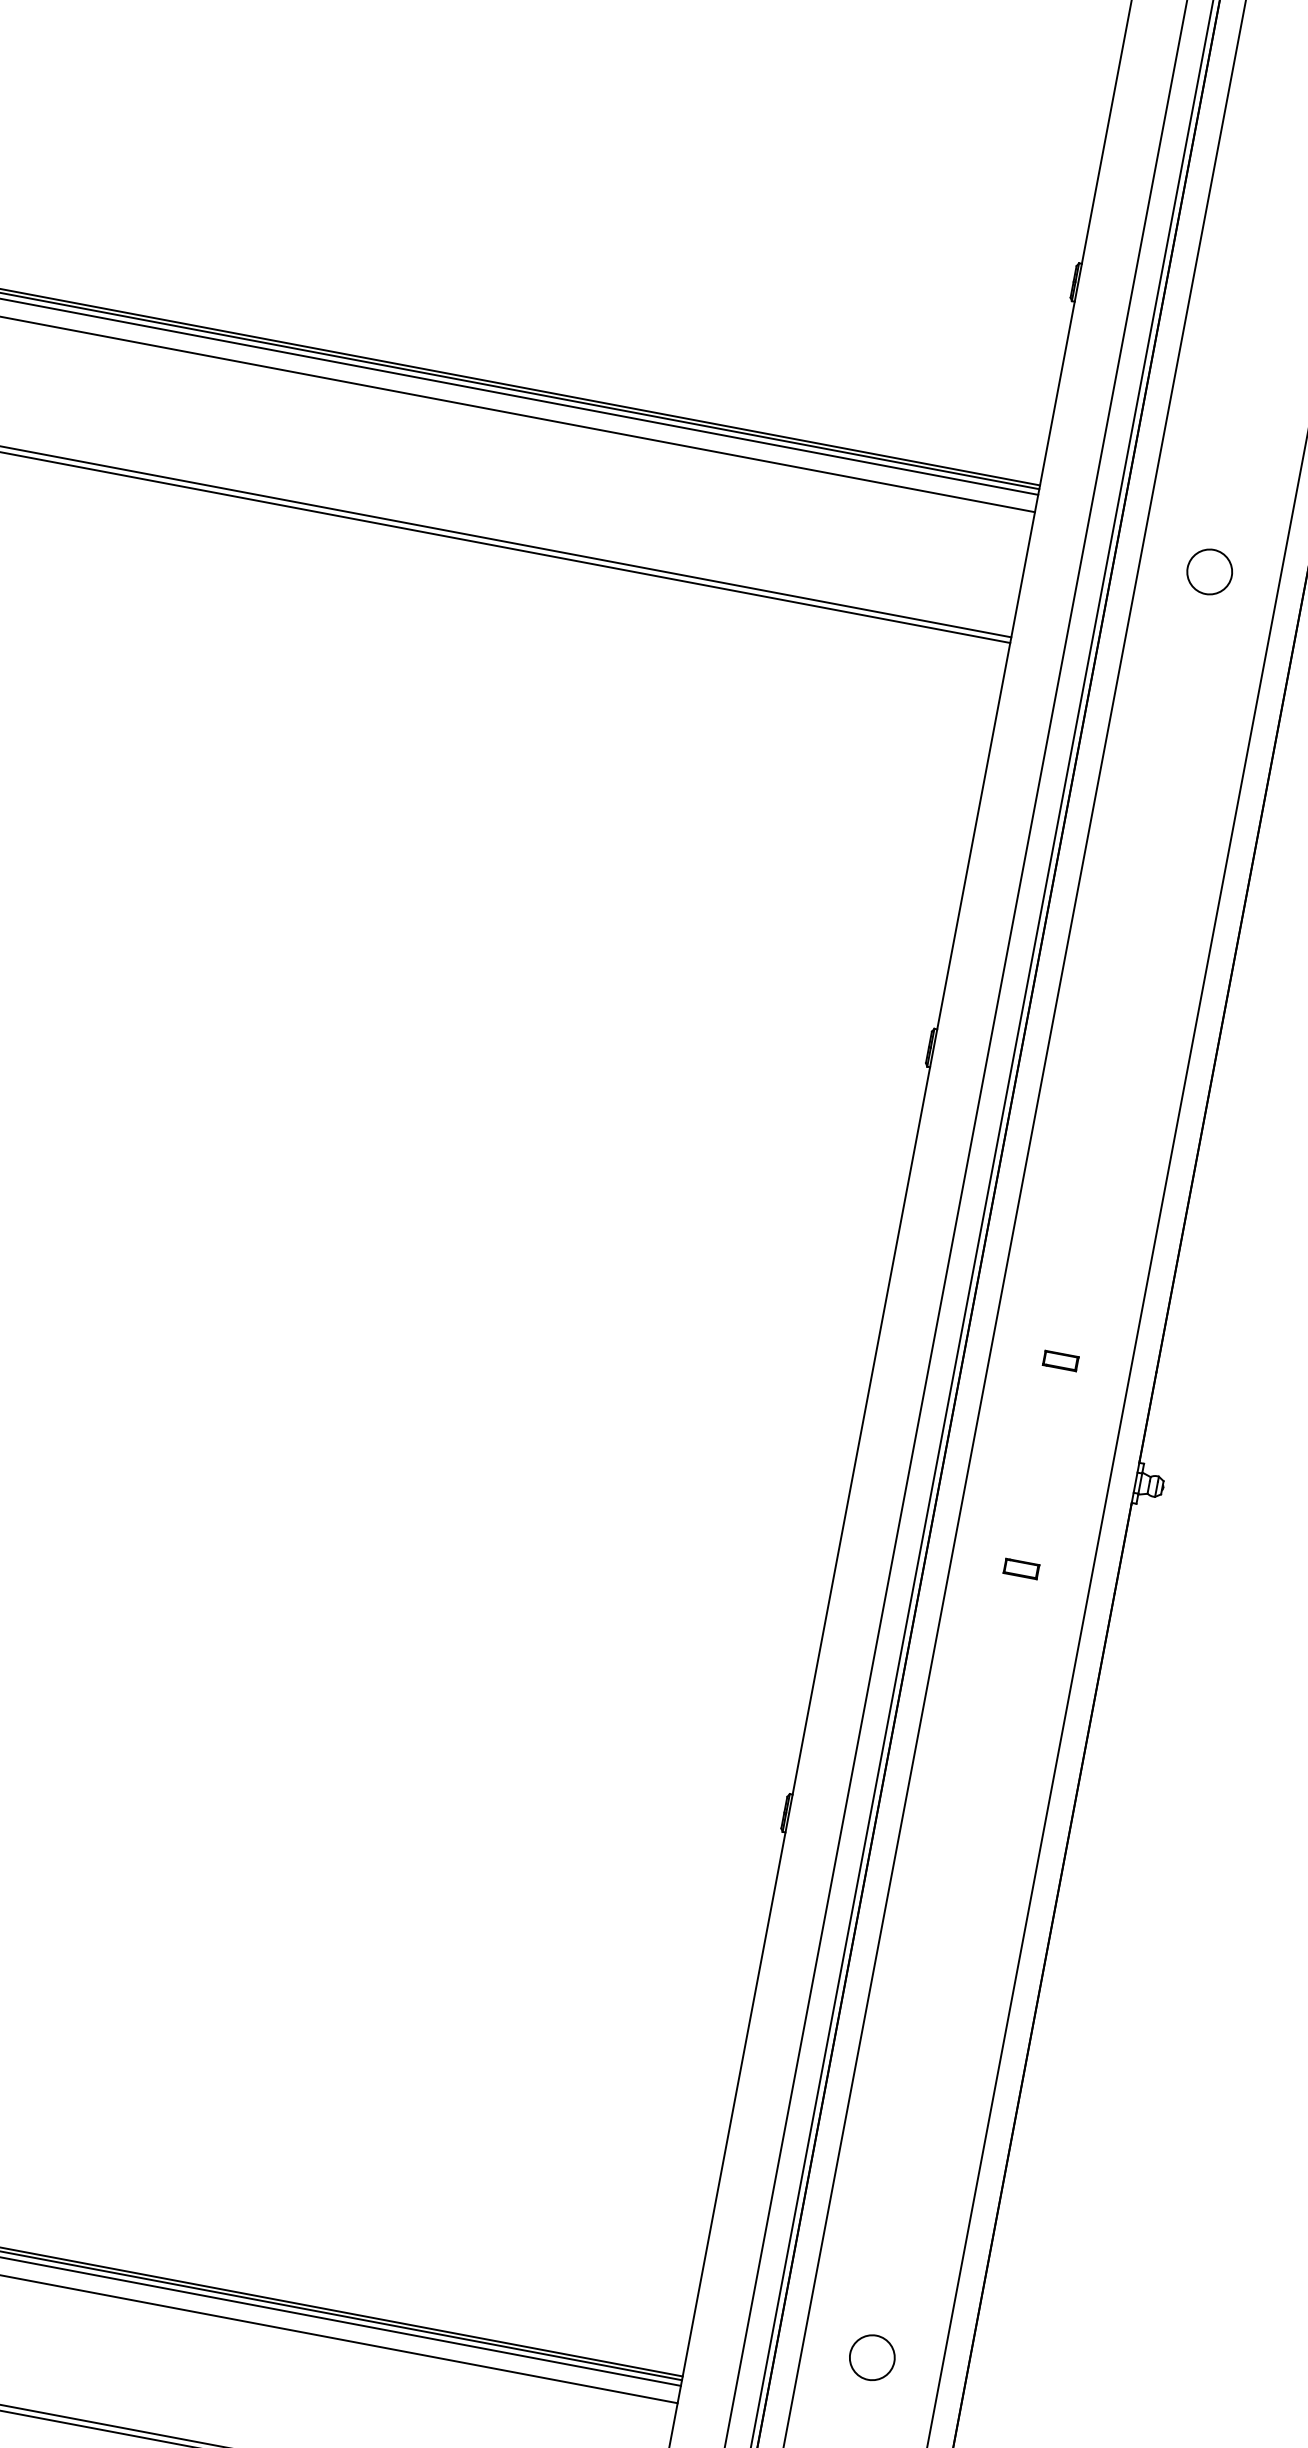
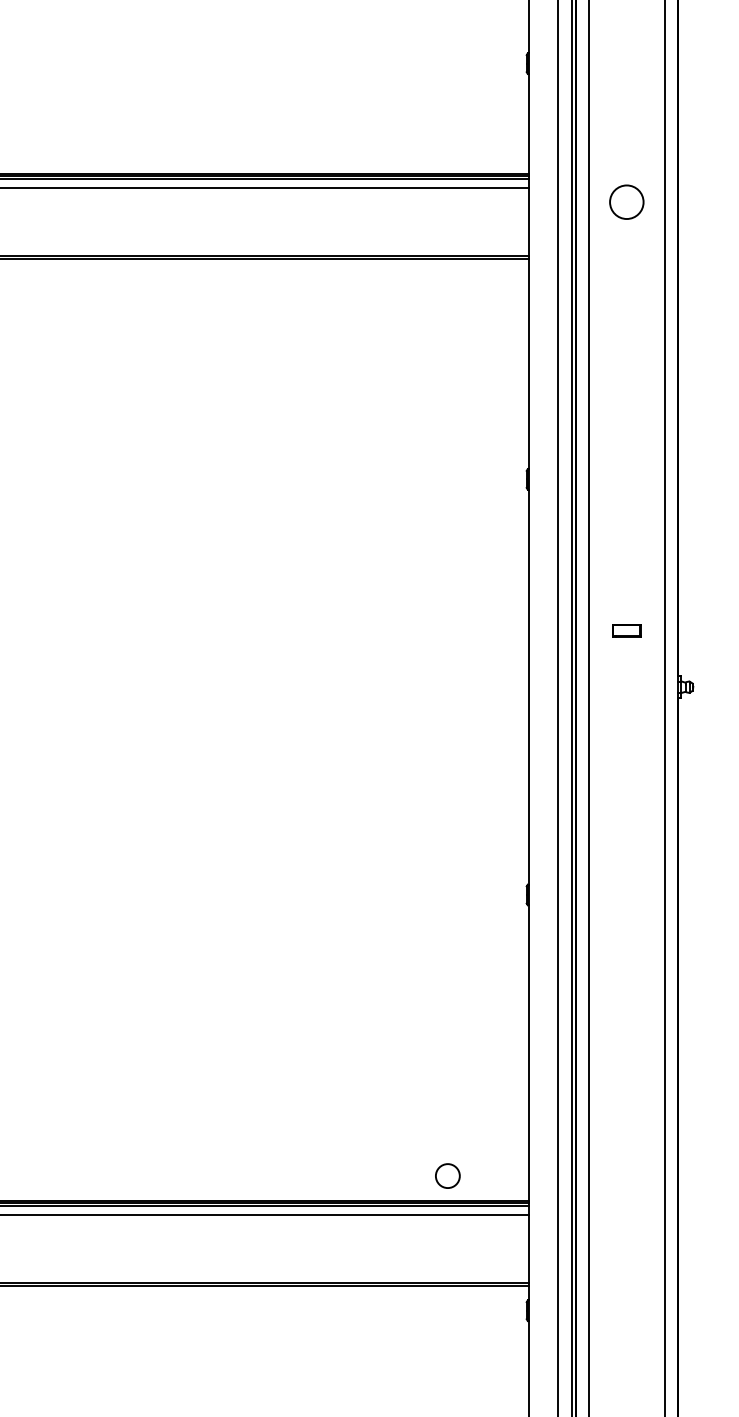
circle: (1208, 572) -> (626, 202), size x1.4
part: (1060, 1360) -> (626, 630), size x1.6
part: (1020, 1568) -> (626, 743), removed
circle: (871, 2356) -> (447, 1175), moved

